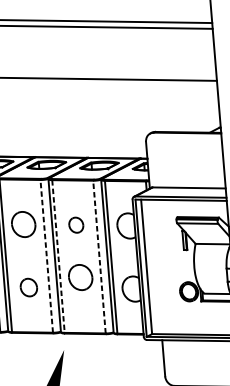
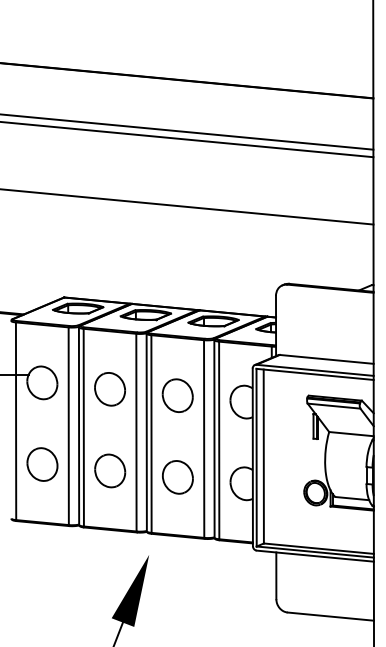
part: (76, 225) -> (177, 395), size x1.67
line: (46, 256) -> (136, 432), dashed -> solid
line: (58, 256) -> (151, 434), dashed -> solid
line: (99, 257) -> (204, 439), dashed -> solid
part: (80, 277) -> (177, 477), moved
part: (29, 287) -> (110, 470), size x1.43

